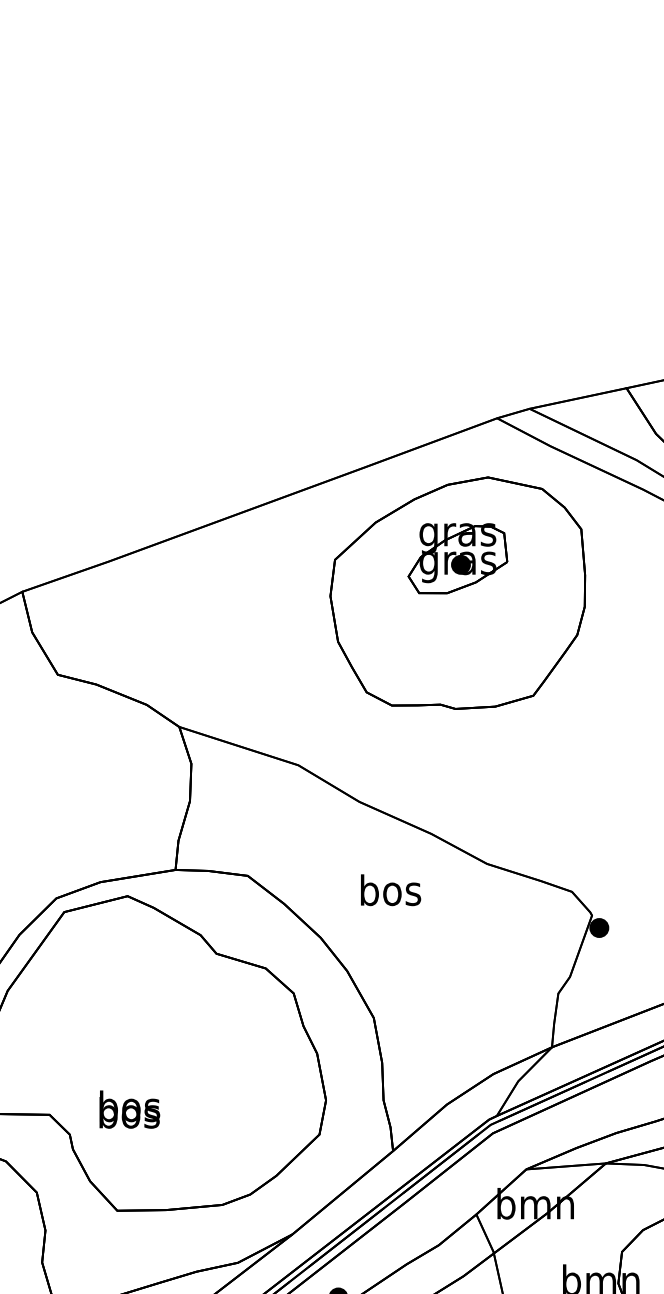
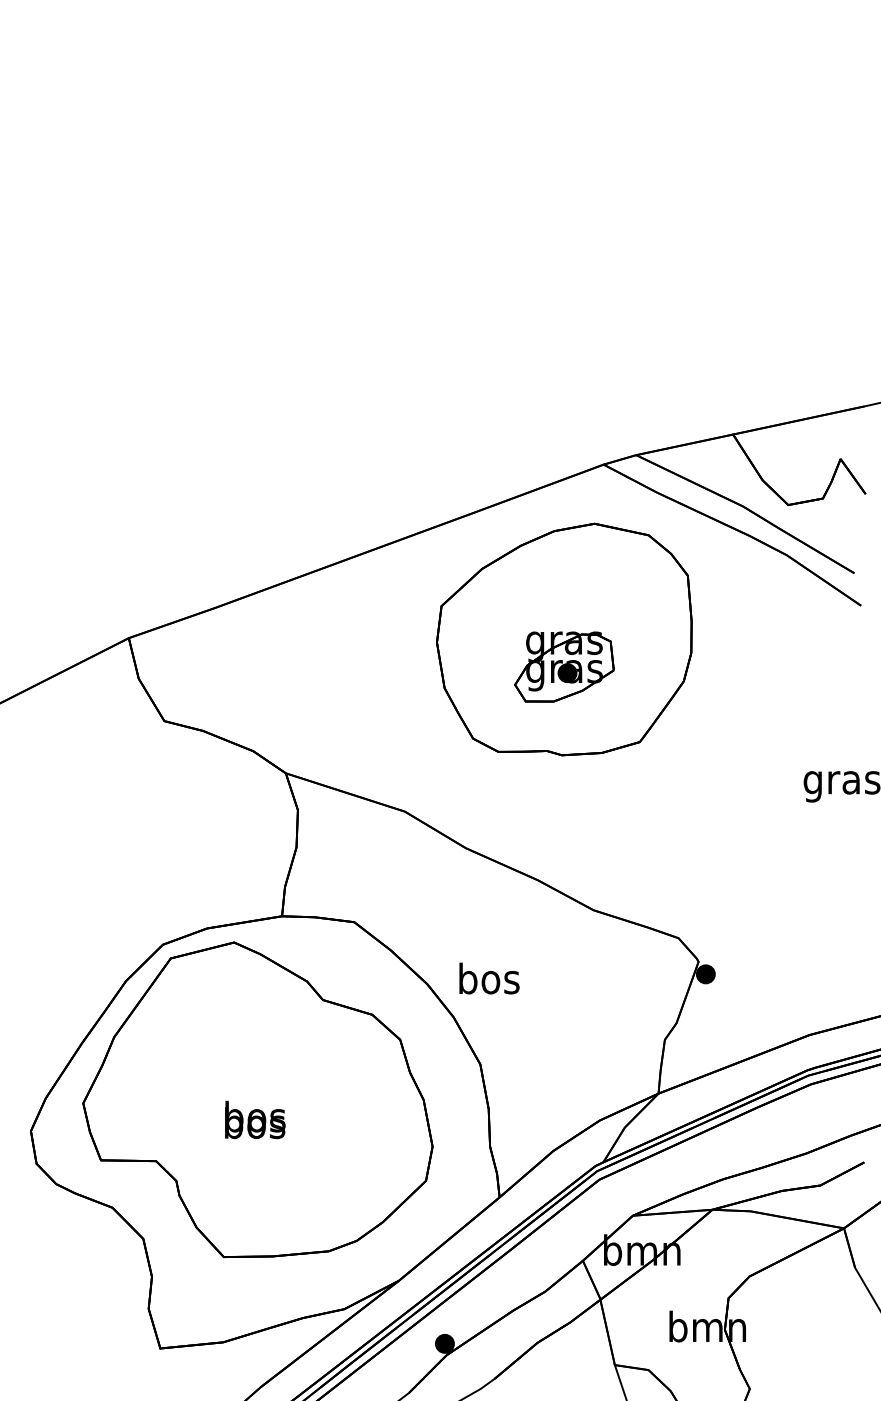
part: (457, 558) -> (564, 666), moved
text: (390, 890) -> (489, 978), moved
text: (129, 1109) -> (255, 1119), moved

